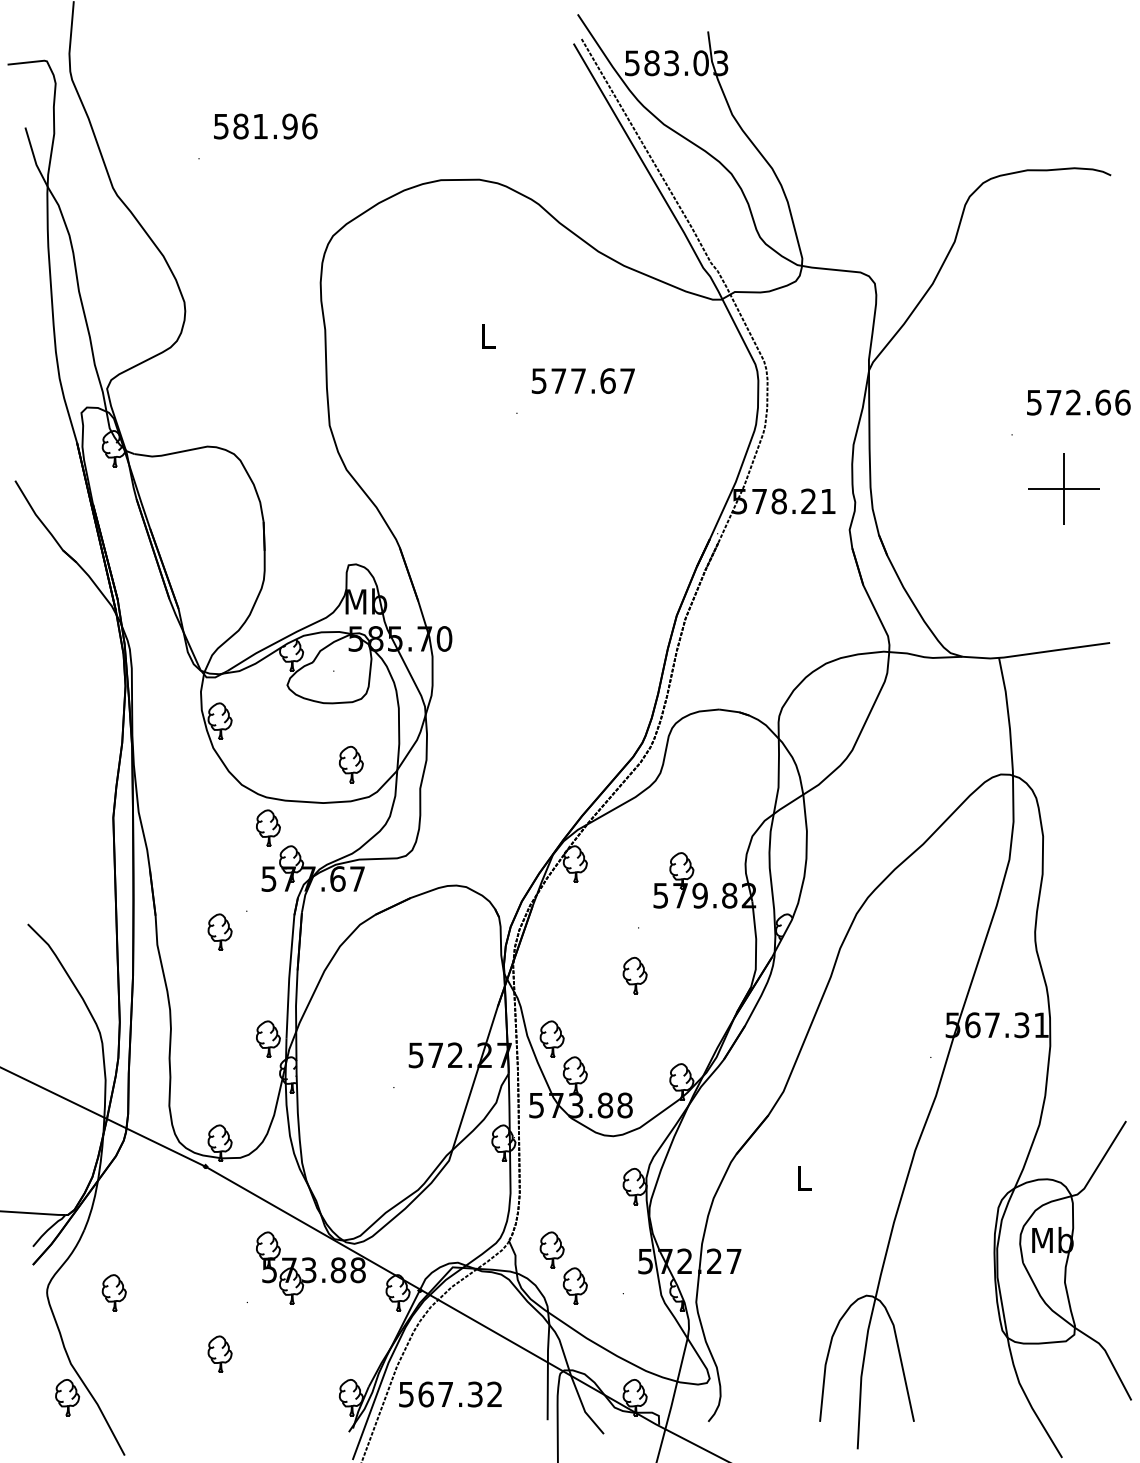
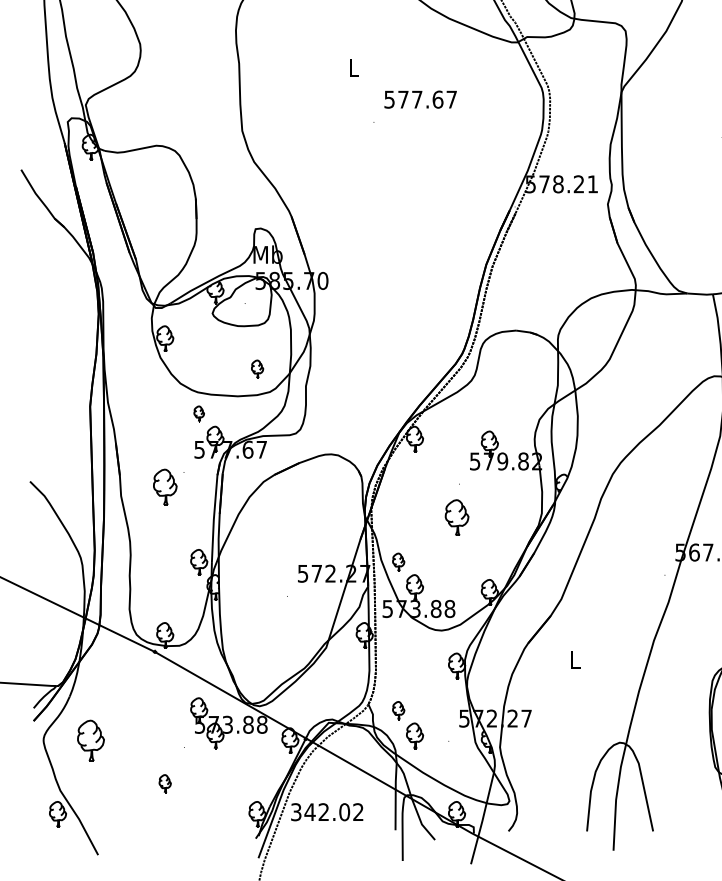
part: (351, 764) -> (257, 369), size x0.7
part: (268, 827) -> (199, 413), size x0.6
part: (219, 931) -> (164, 486), size x1.4
part: (634, 975) -> (456, 517), size x1.4
part: (551, 1038) -> (398, 561), size x0.7
part: (551, 1249) -> (398, 710), size x0.7
part: (113, 1292) -> (90, 740), size x1.6
part: (219, 1353) -> (164, 783), size x0.7
text: (441, 1394) -> (320, 812), 567.32 -> 342.02

